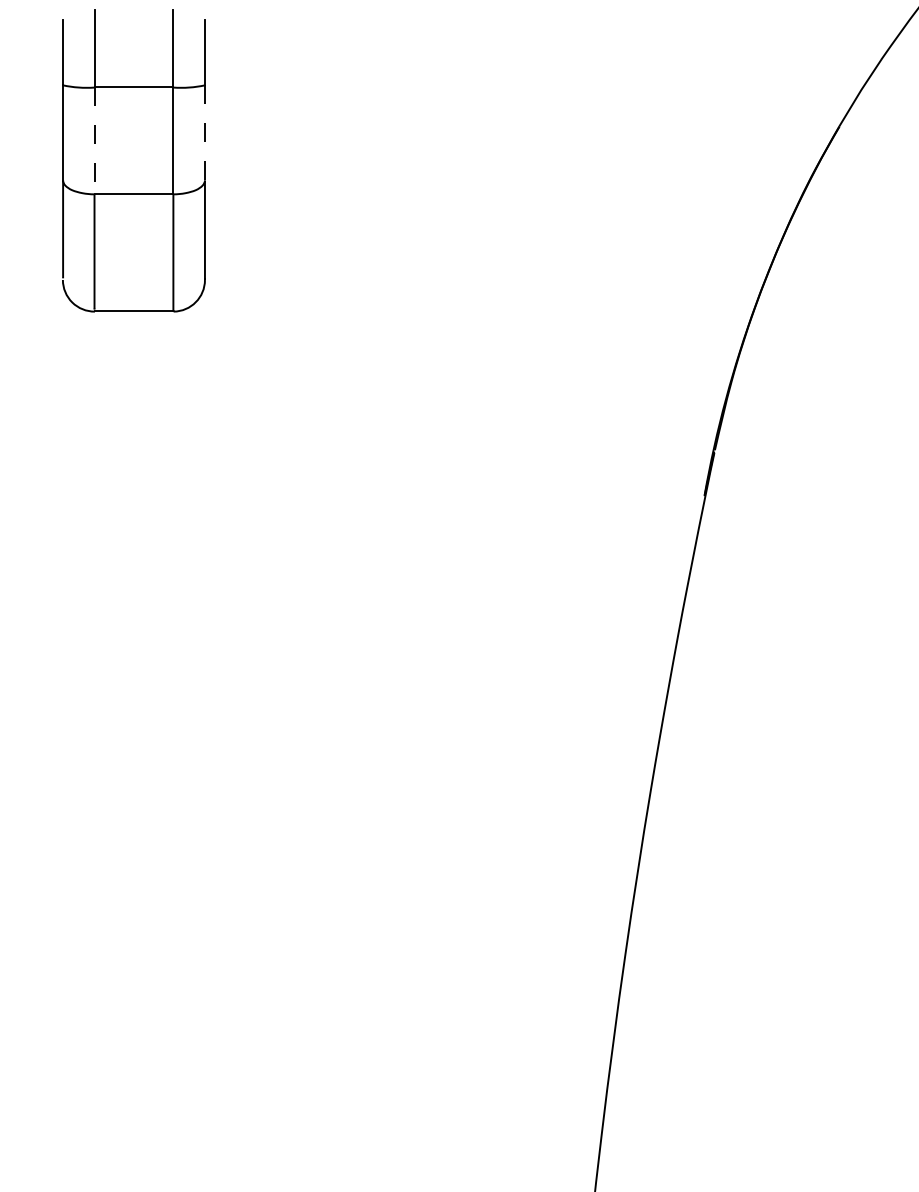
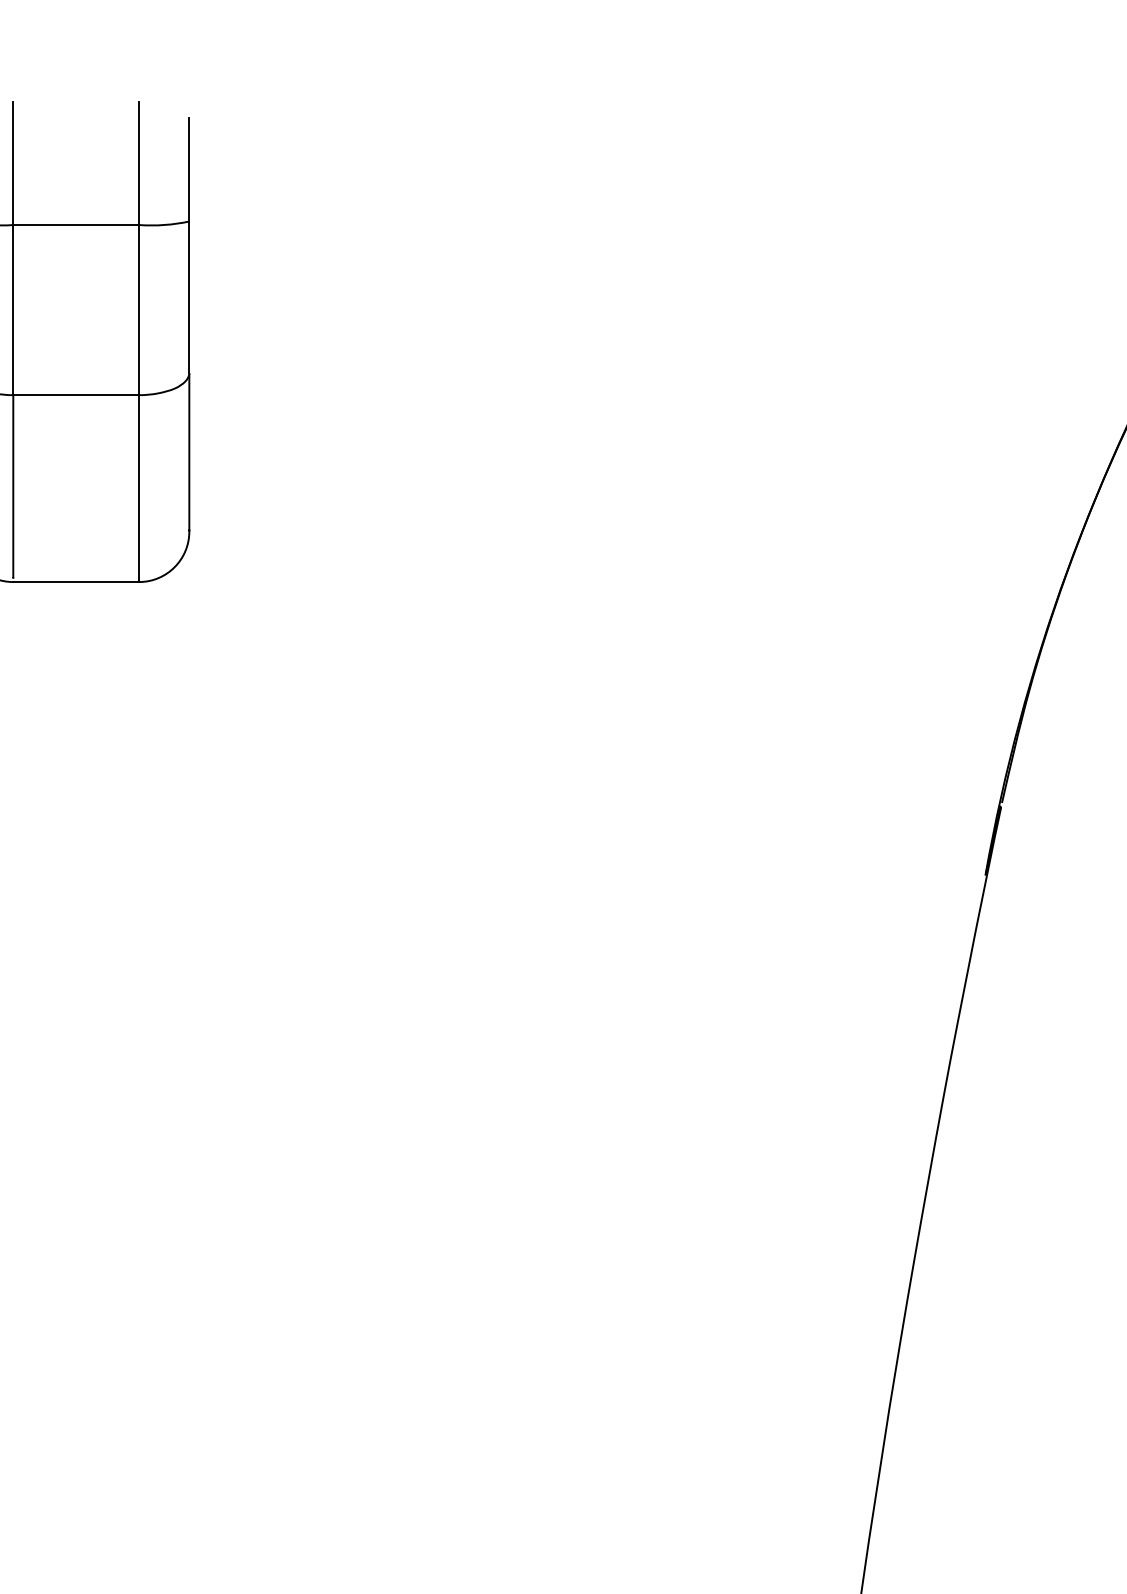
line: (204, 132) -> (188, 296), dashed -> solid
line: (94, 141) -> (13, 310), dashed -> solid

